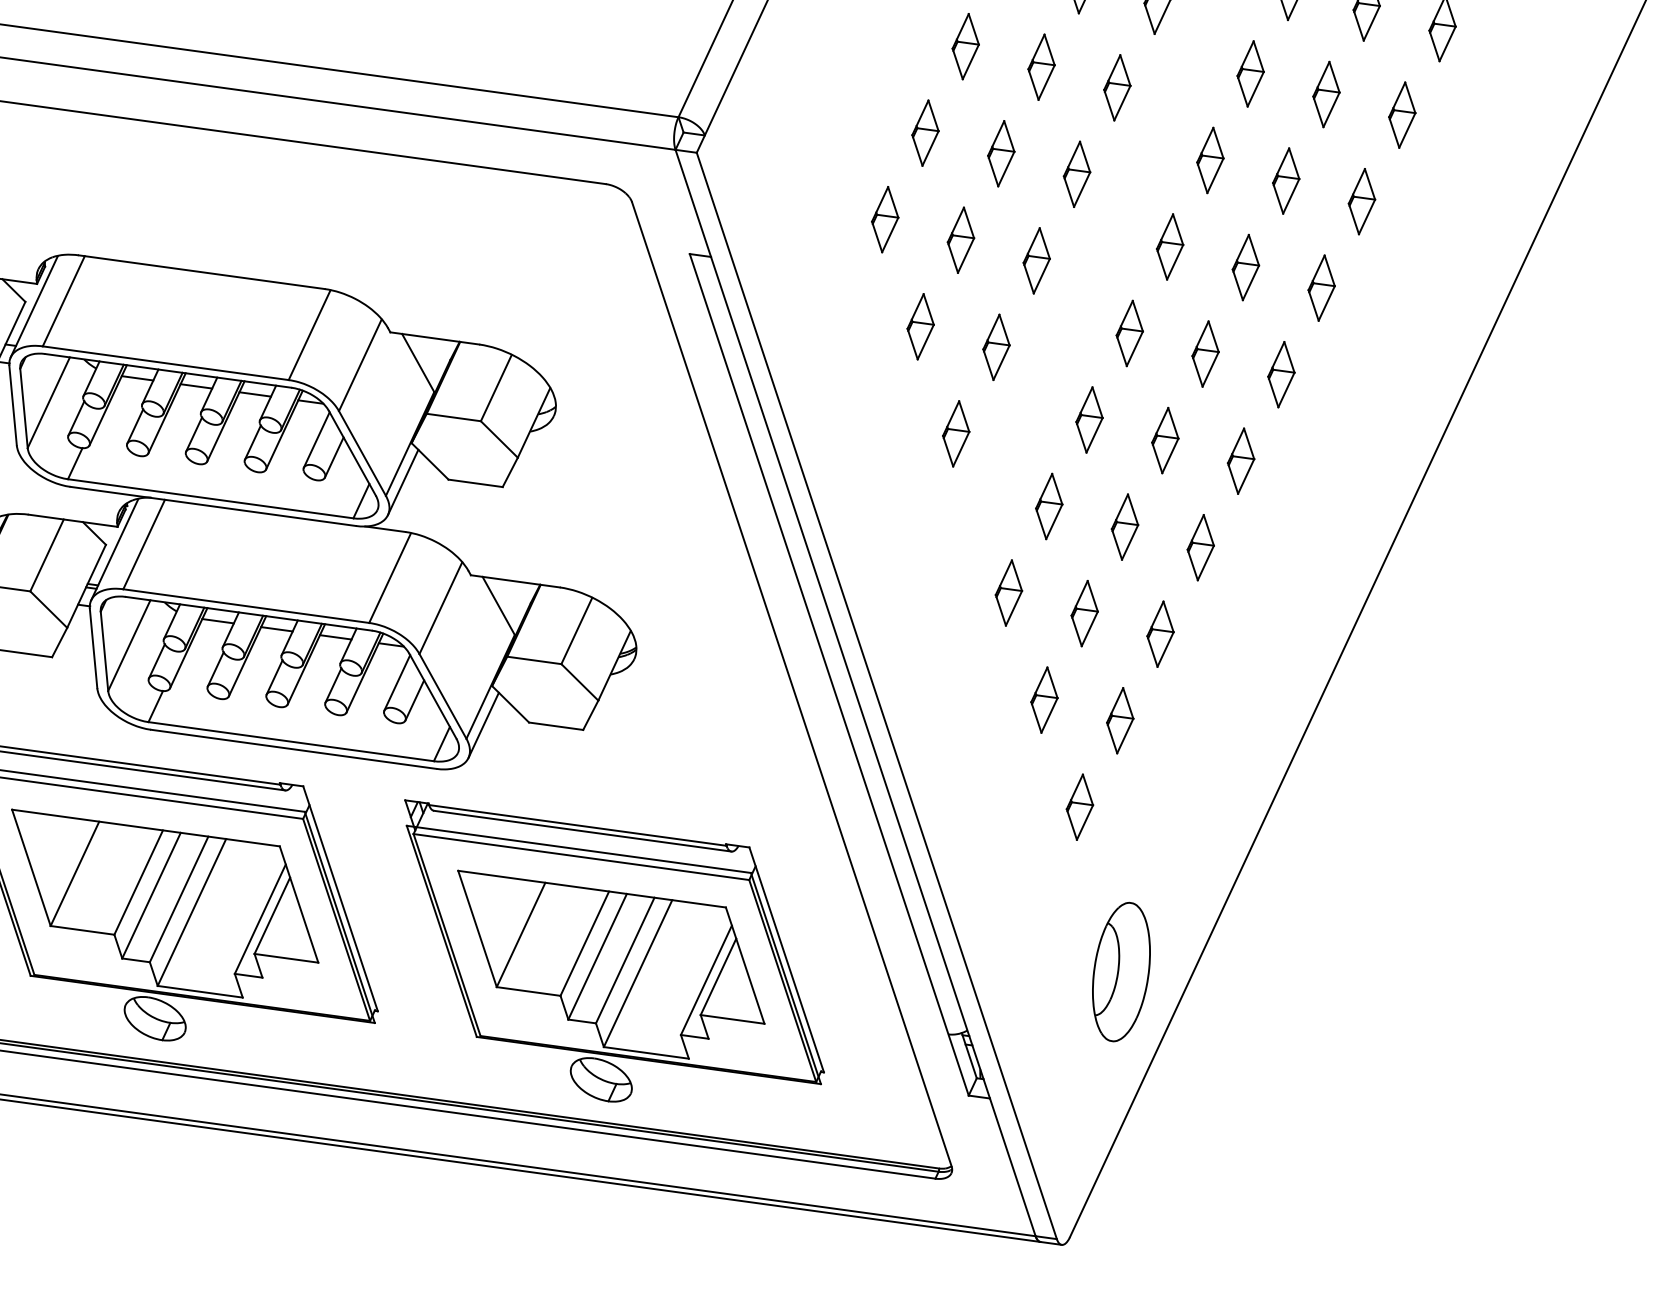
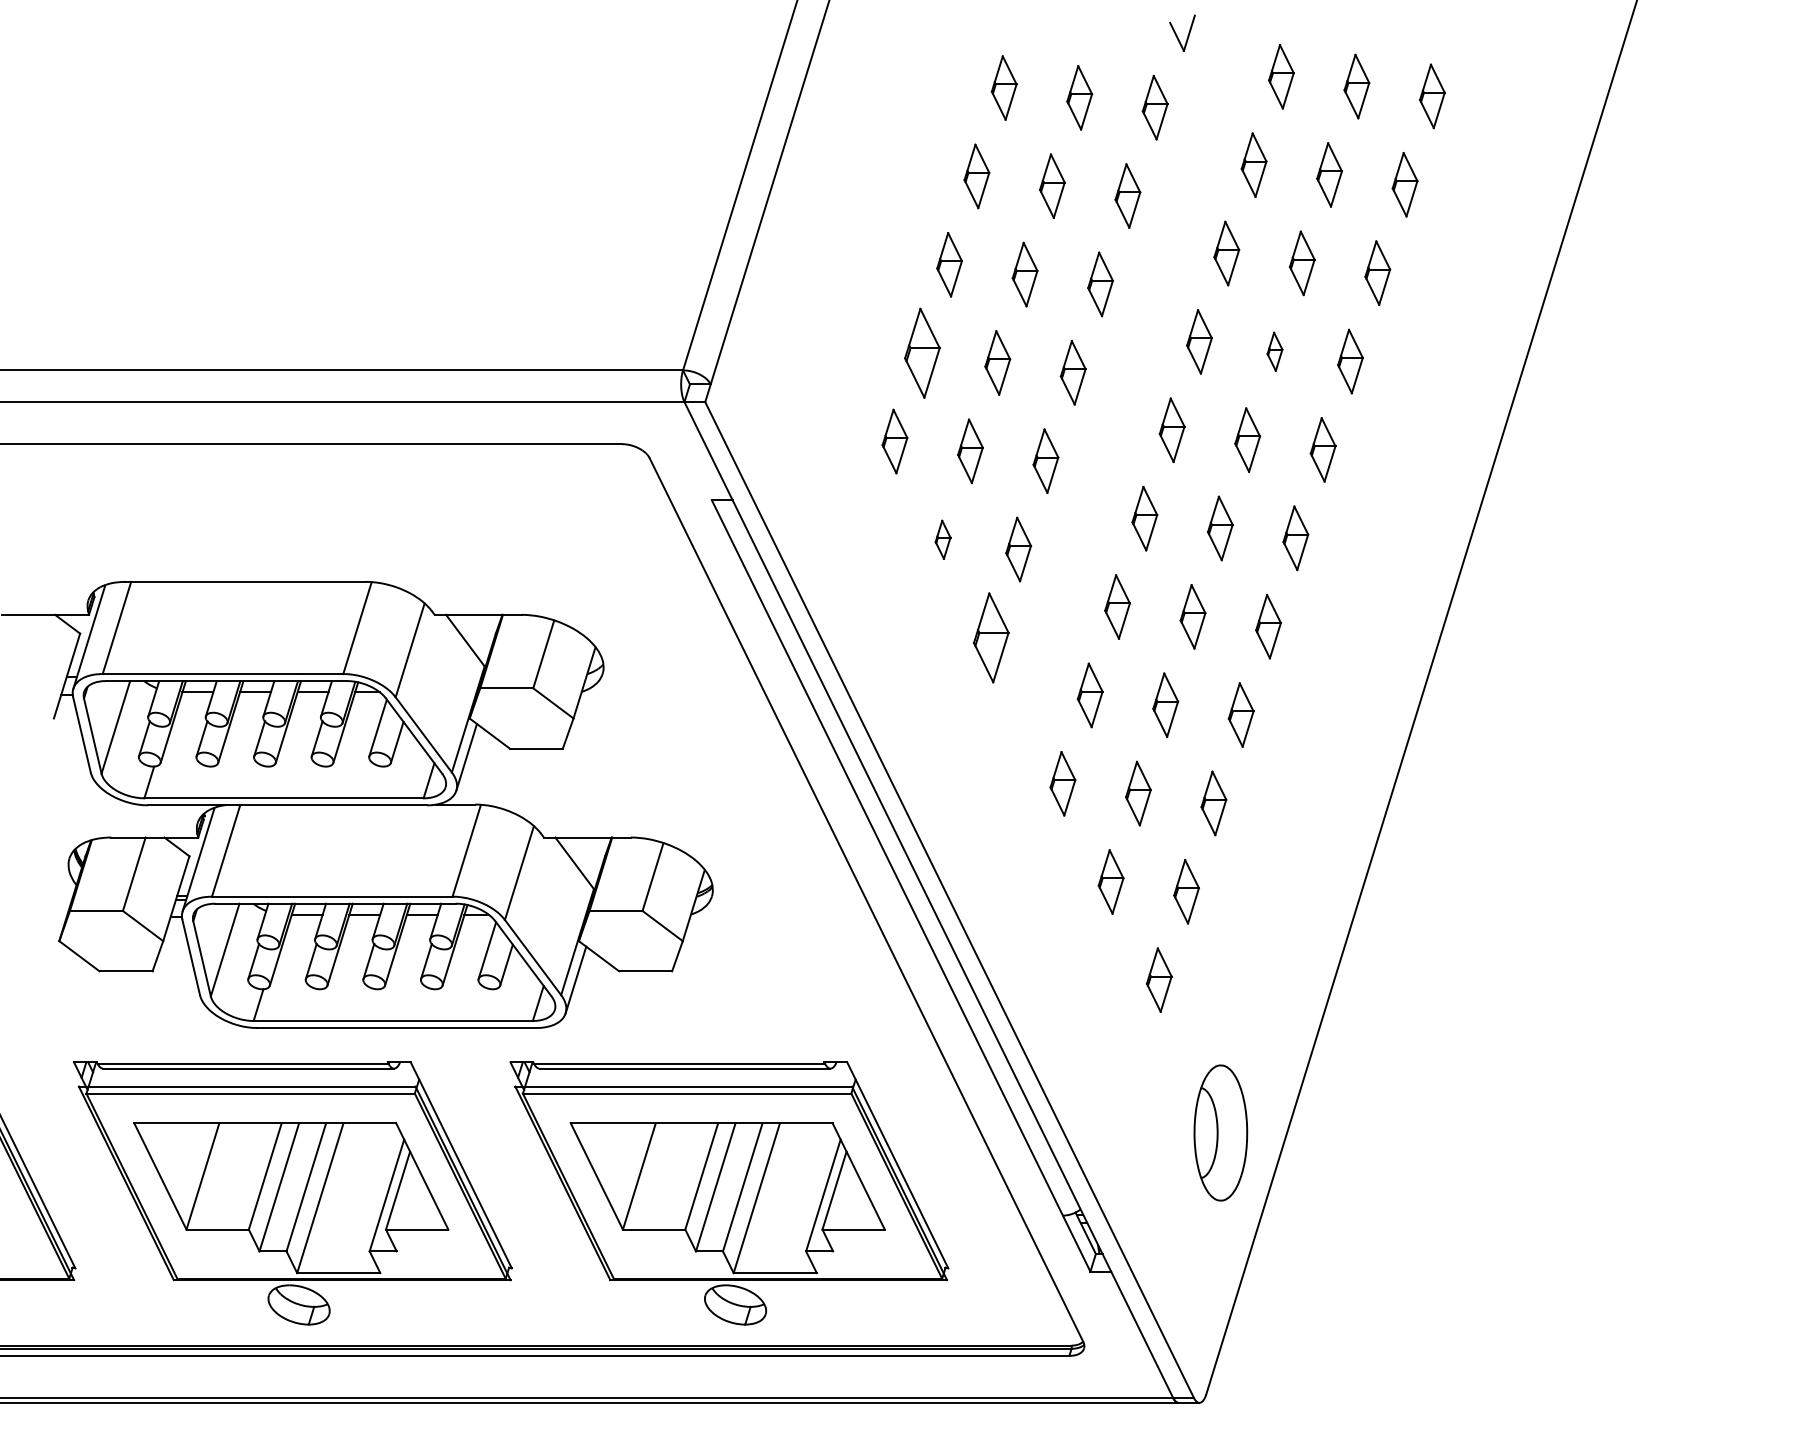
part: (924, 132) -> (921, 352), size x1.4
part: (1285, 180) -> (1274, 351), size x0.6
part: (920, 326) -> (942, 539), size x0.6
part: (956, 433) -> (991, 637), size x1.4

